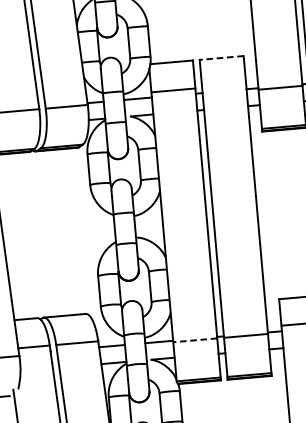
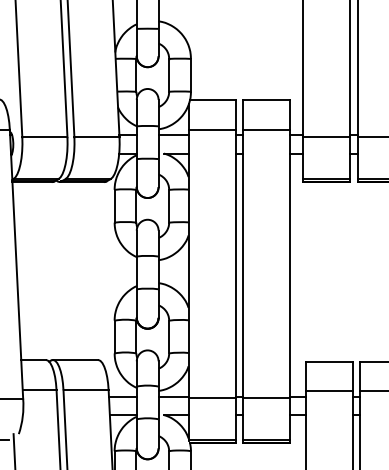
line: (221, 57) -> (266, 99), dashed -> solid
line: (223, 85) -> (266, 129), added
line: (195, 340) -> (212, 398), dashed -> solid

